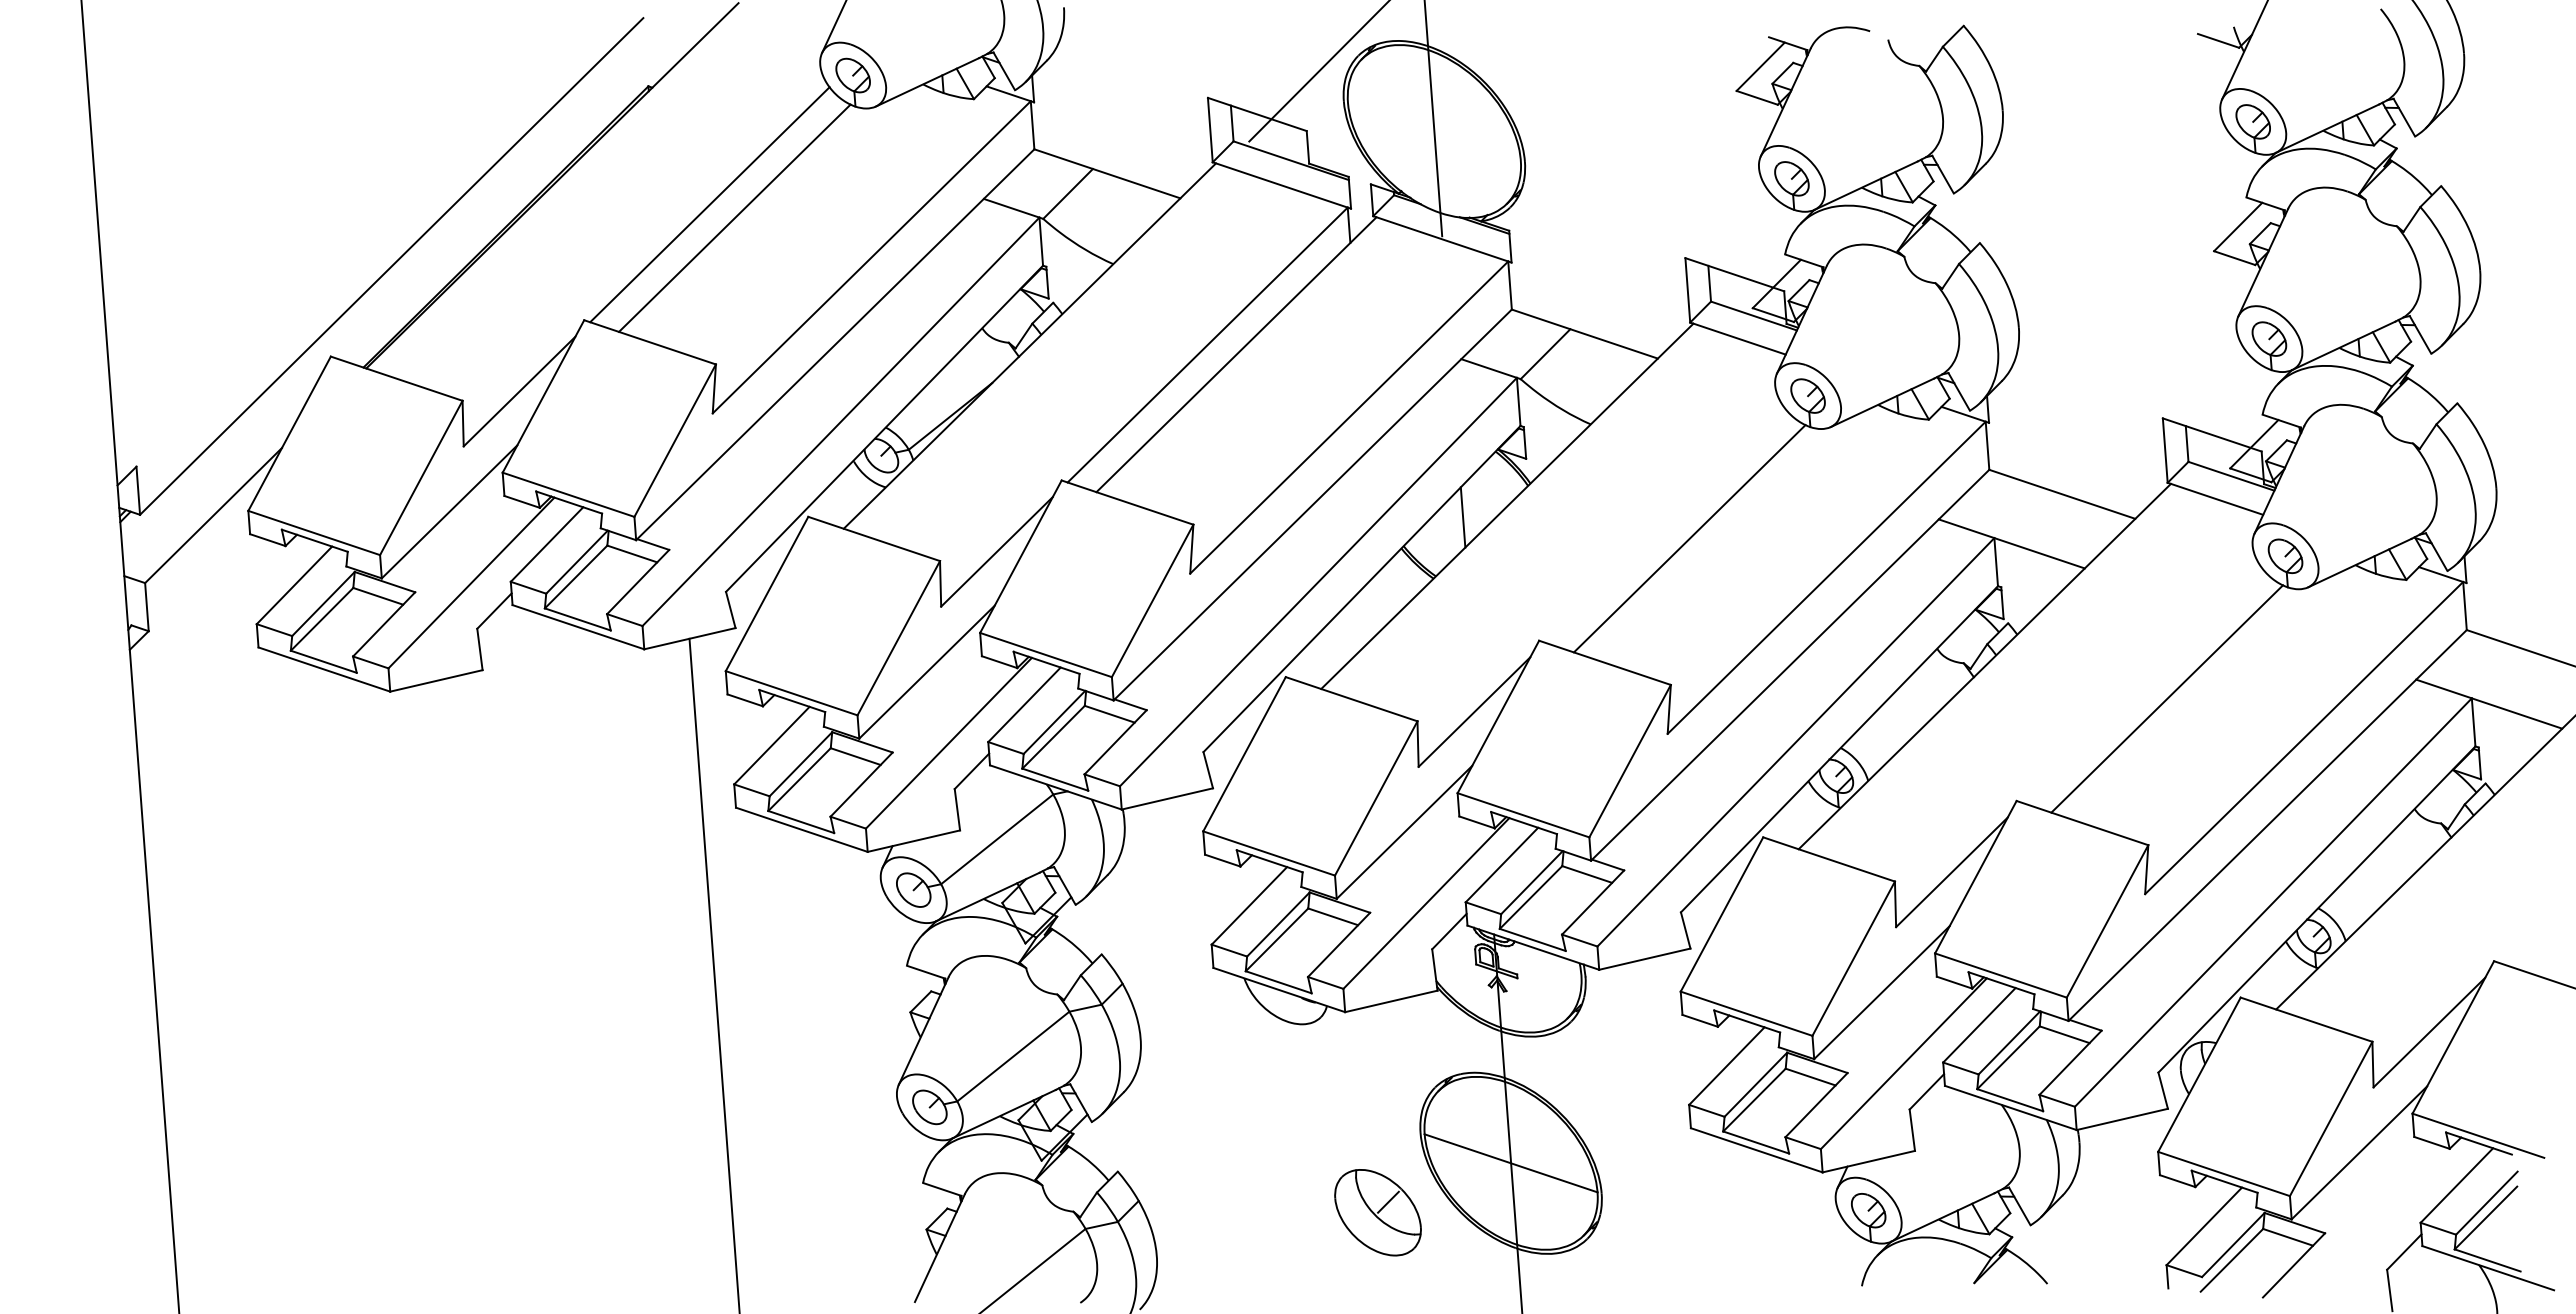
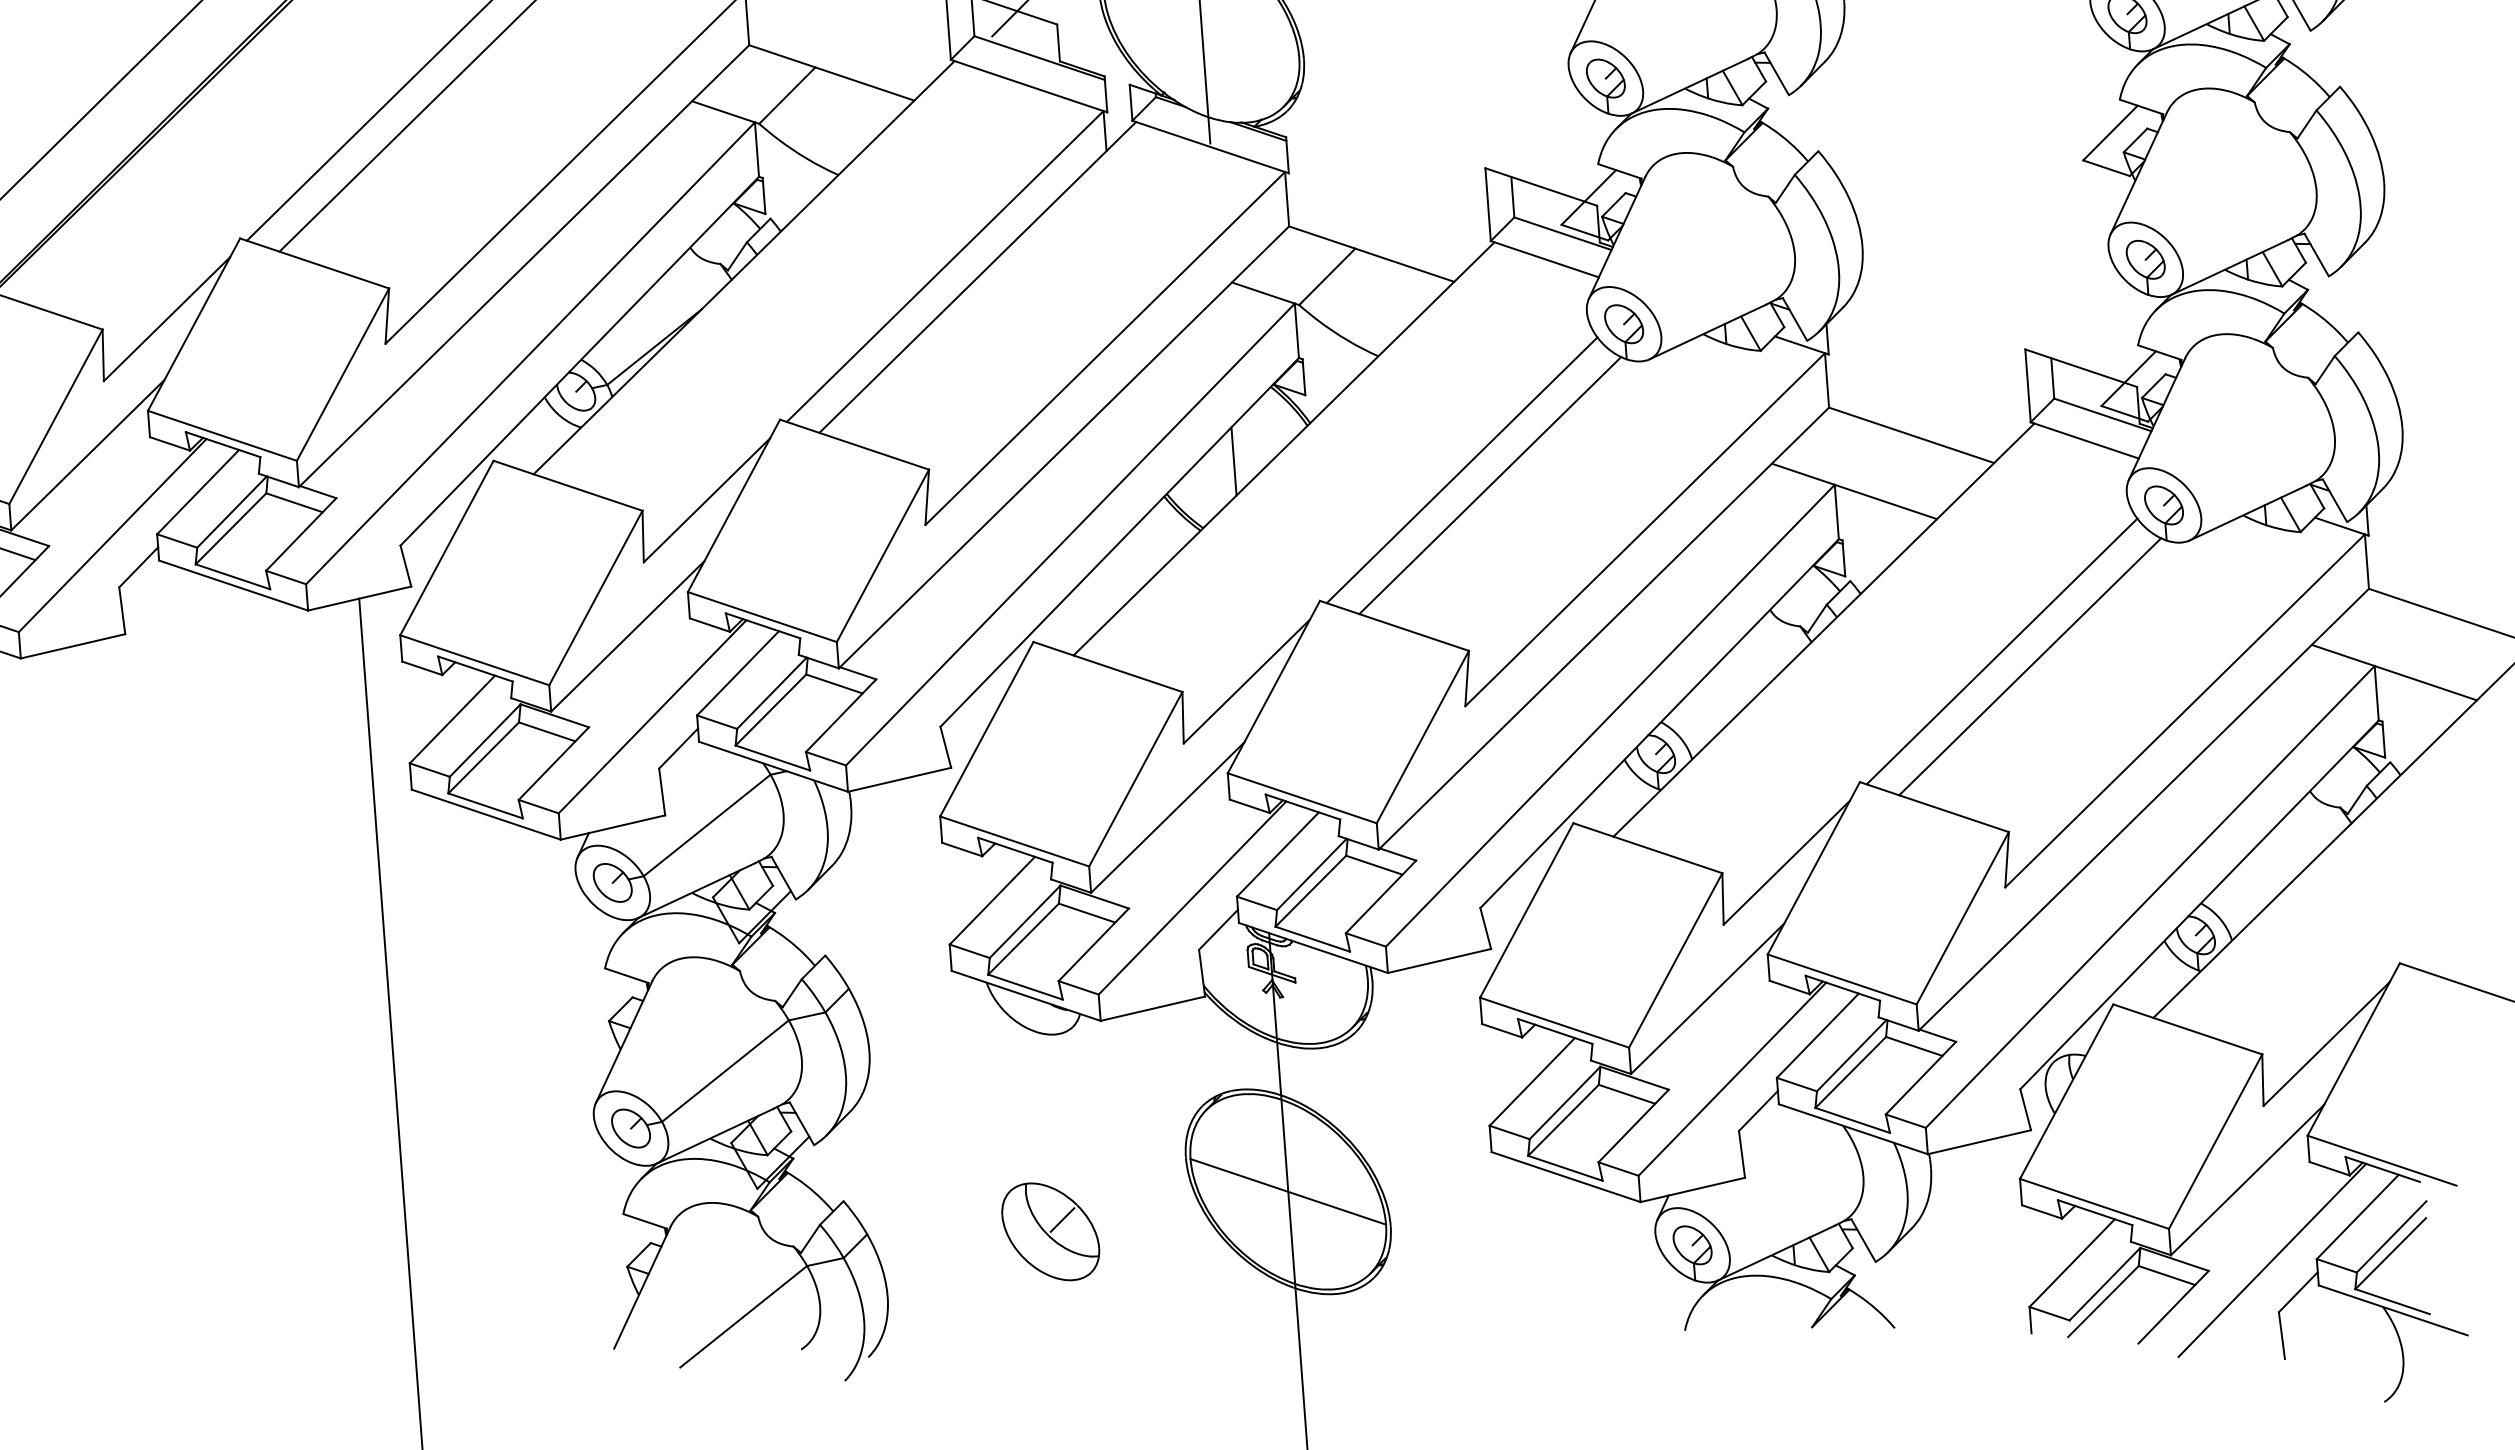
line: (1664, 524) -> (1461, 469), added
line: (2142, 684) -> (2002, 650), added
part: (1377, 1212) -> (1050, 1231), moved
line: (2381, 1223) -> (2272, 1259), added

